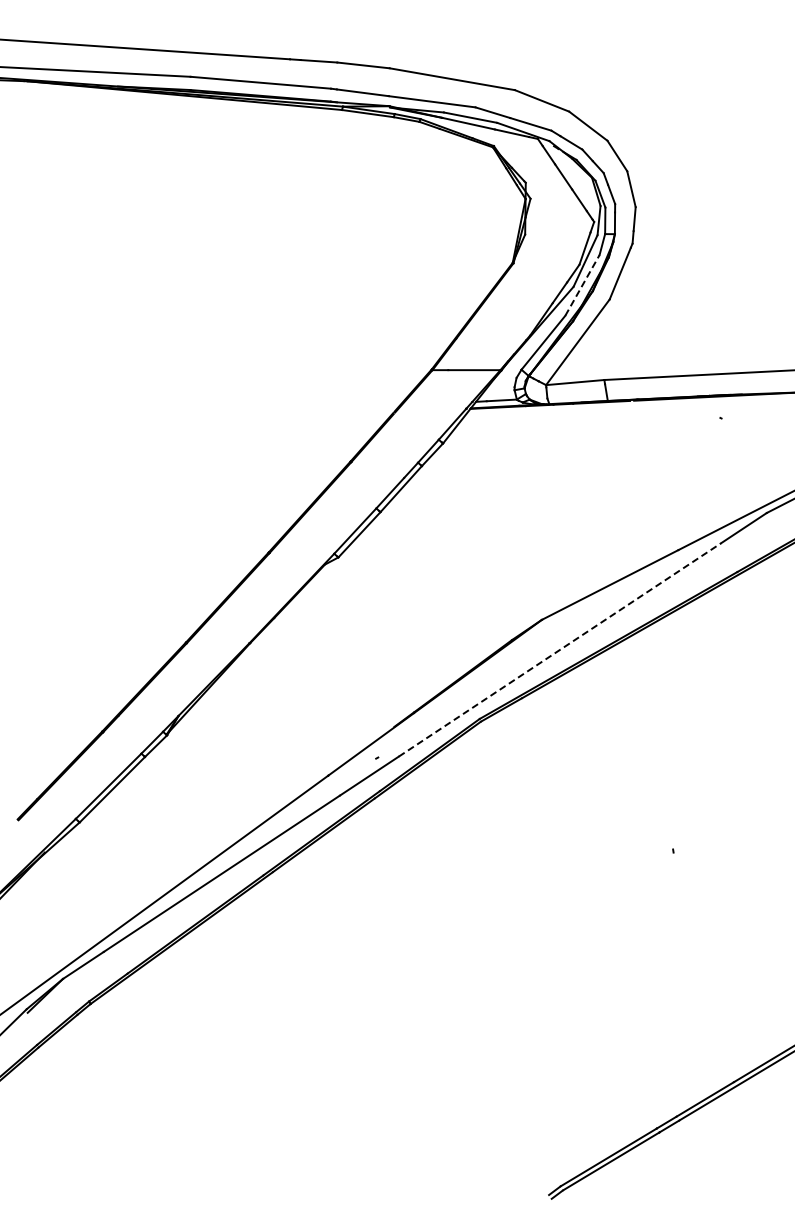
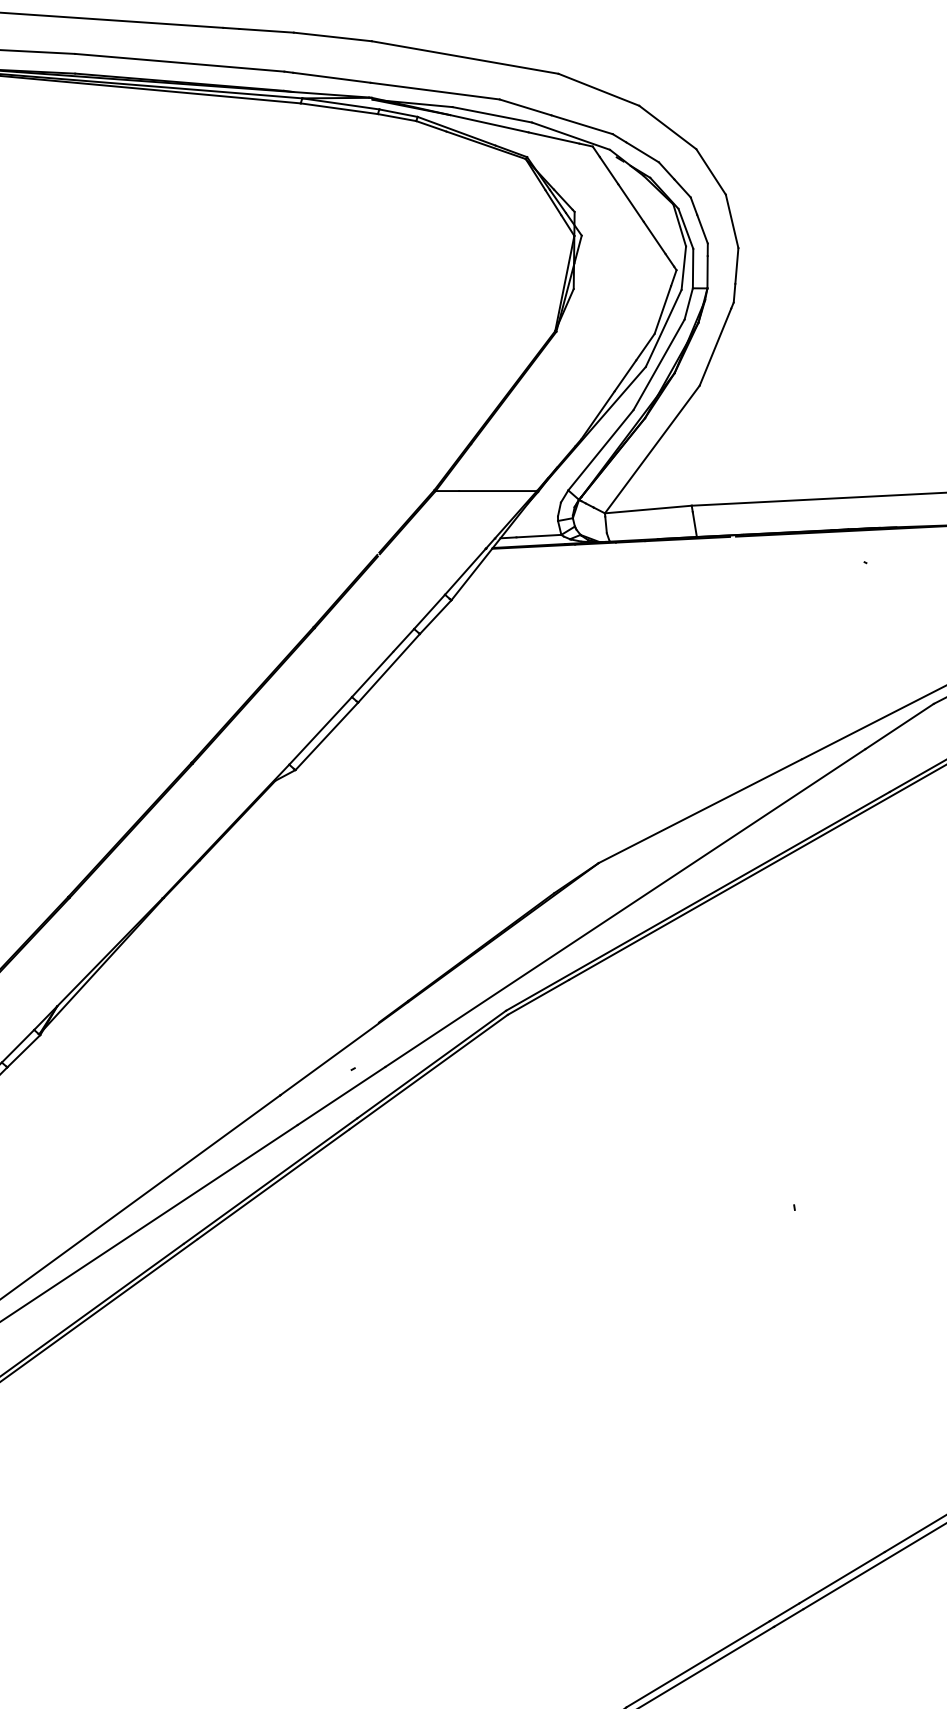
line: (582, 285) -> (659, 364), dashed -> solid
line: (560, 649) -> (626, 907), dashed -> solid

